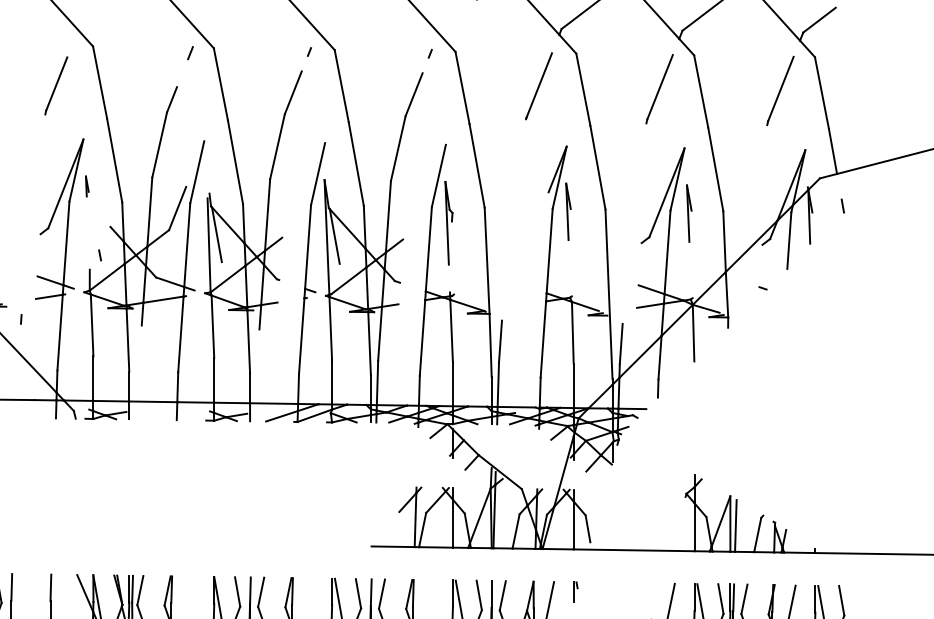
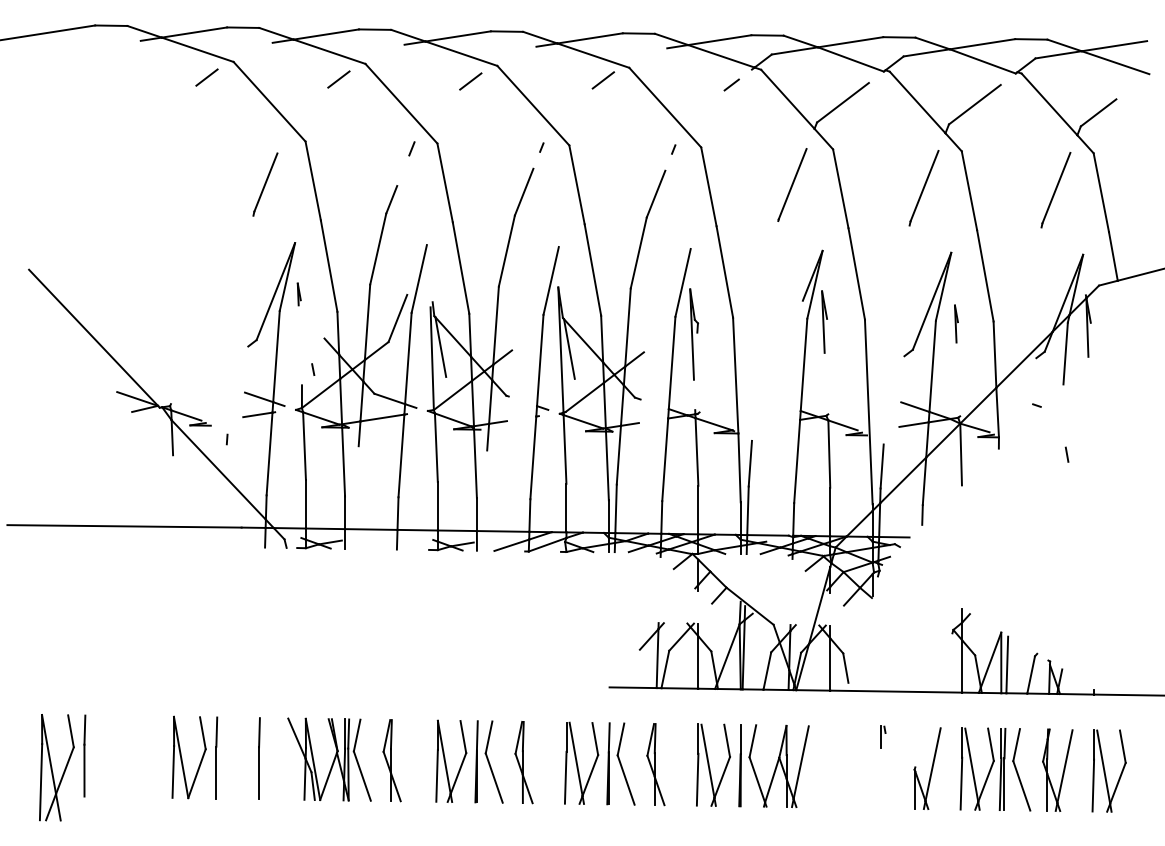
line: (842, 205) -> (1066, 454), moved
part: (689, 213) -> (956, 323), size x0.6
part: (575, 591) -> (883, 736), moved

